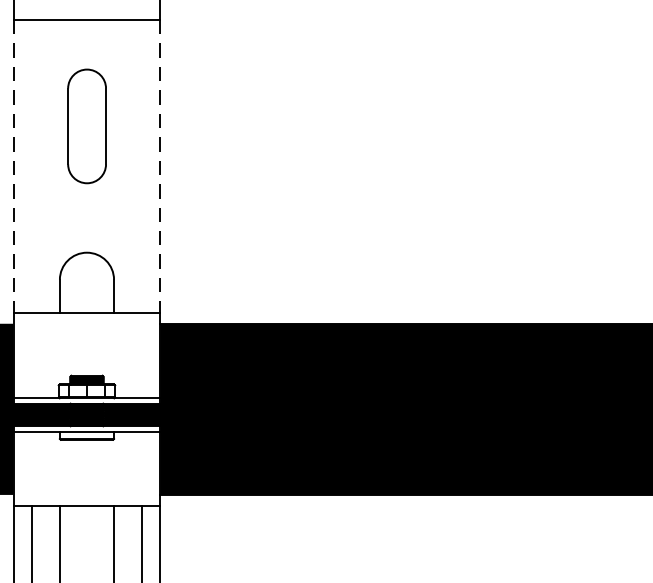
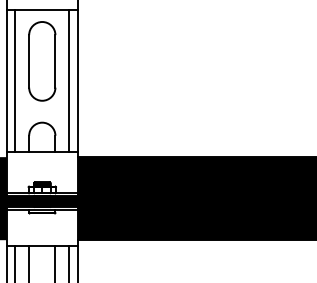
part: (87, 126) -> (42, 61), size x1.43
line: (13, 165) -> (6, 80), dashed -> solid
line: (31, 165) -> (15, 80), added
line: (143, 165) -> (69, 80), added
line: (159, 165) -> (77, 80), dashed -> solid

